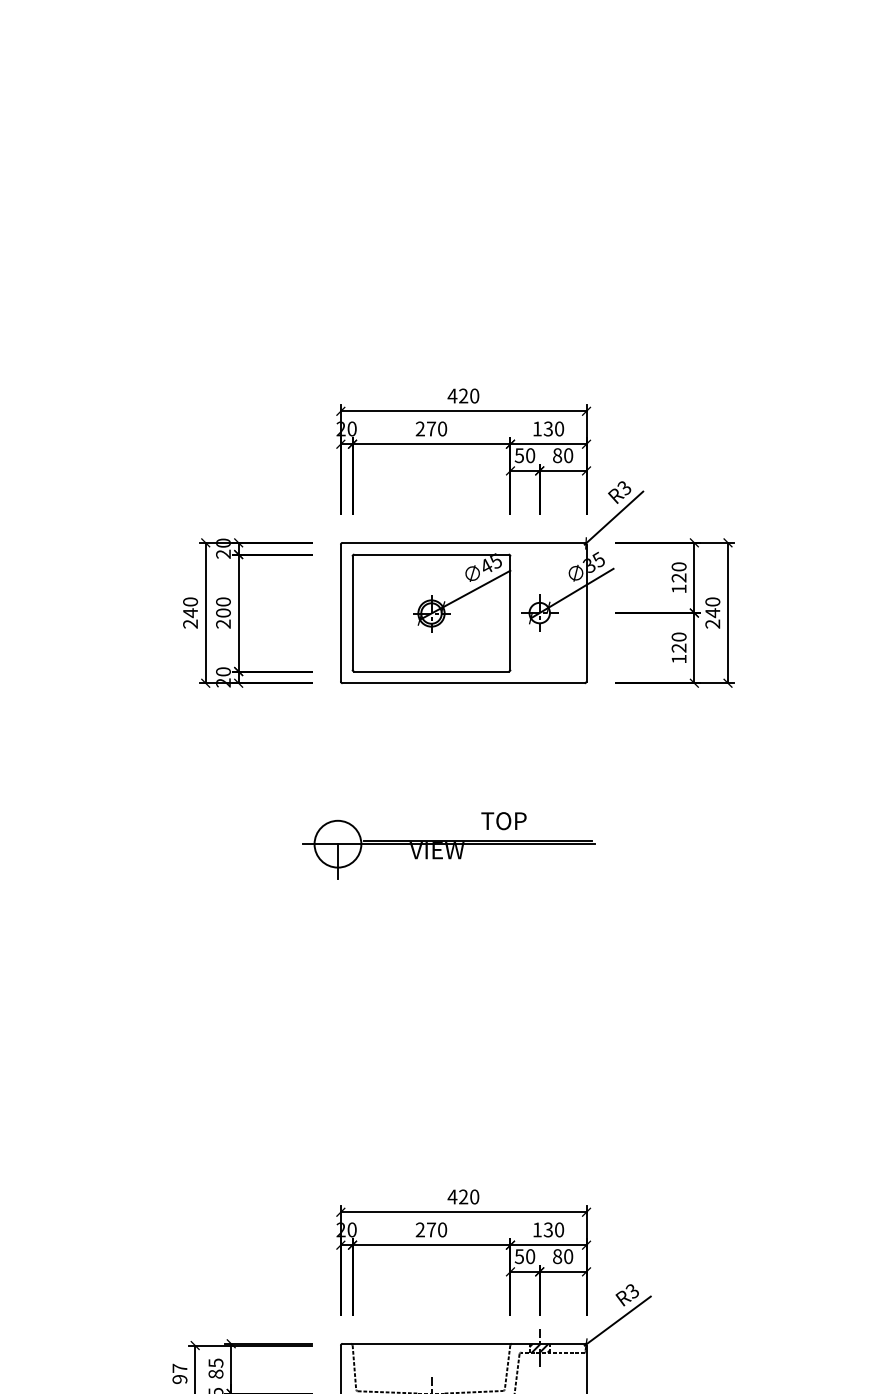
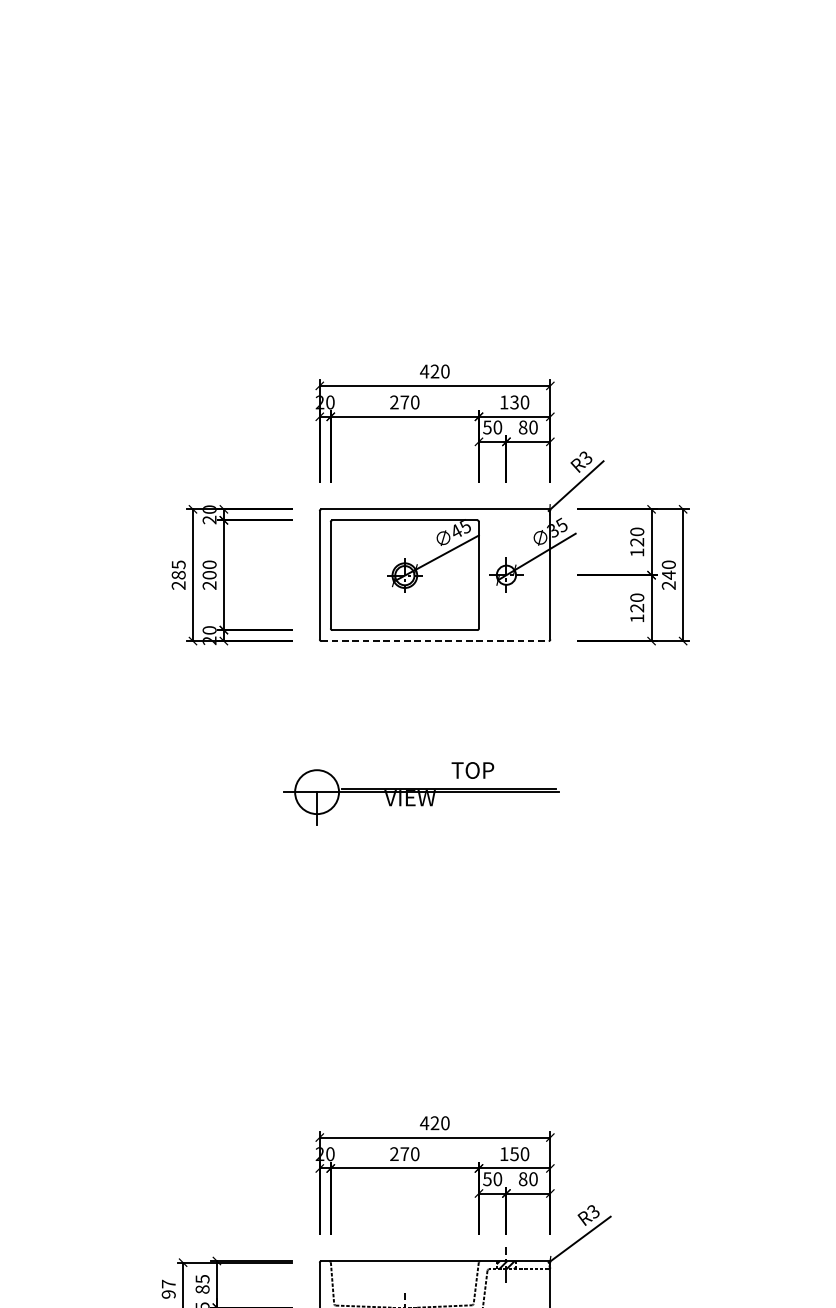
text: (190, 607) -> (178, 570), 240 -> 285
line: (464, 683) -> (435, 641), solid -> dashed
text: (548, 1229) -> (514, 1153), 130 -> 150

